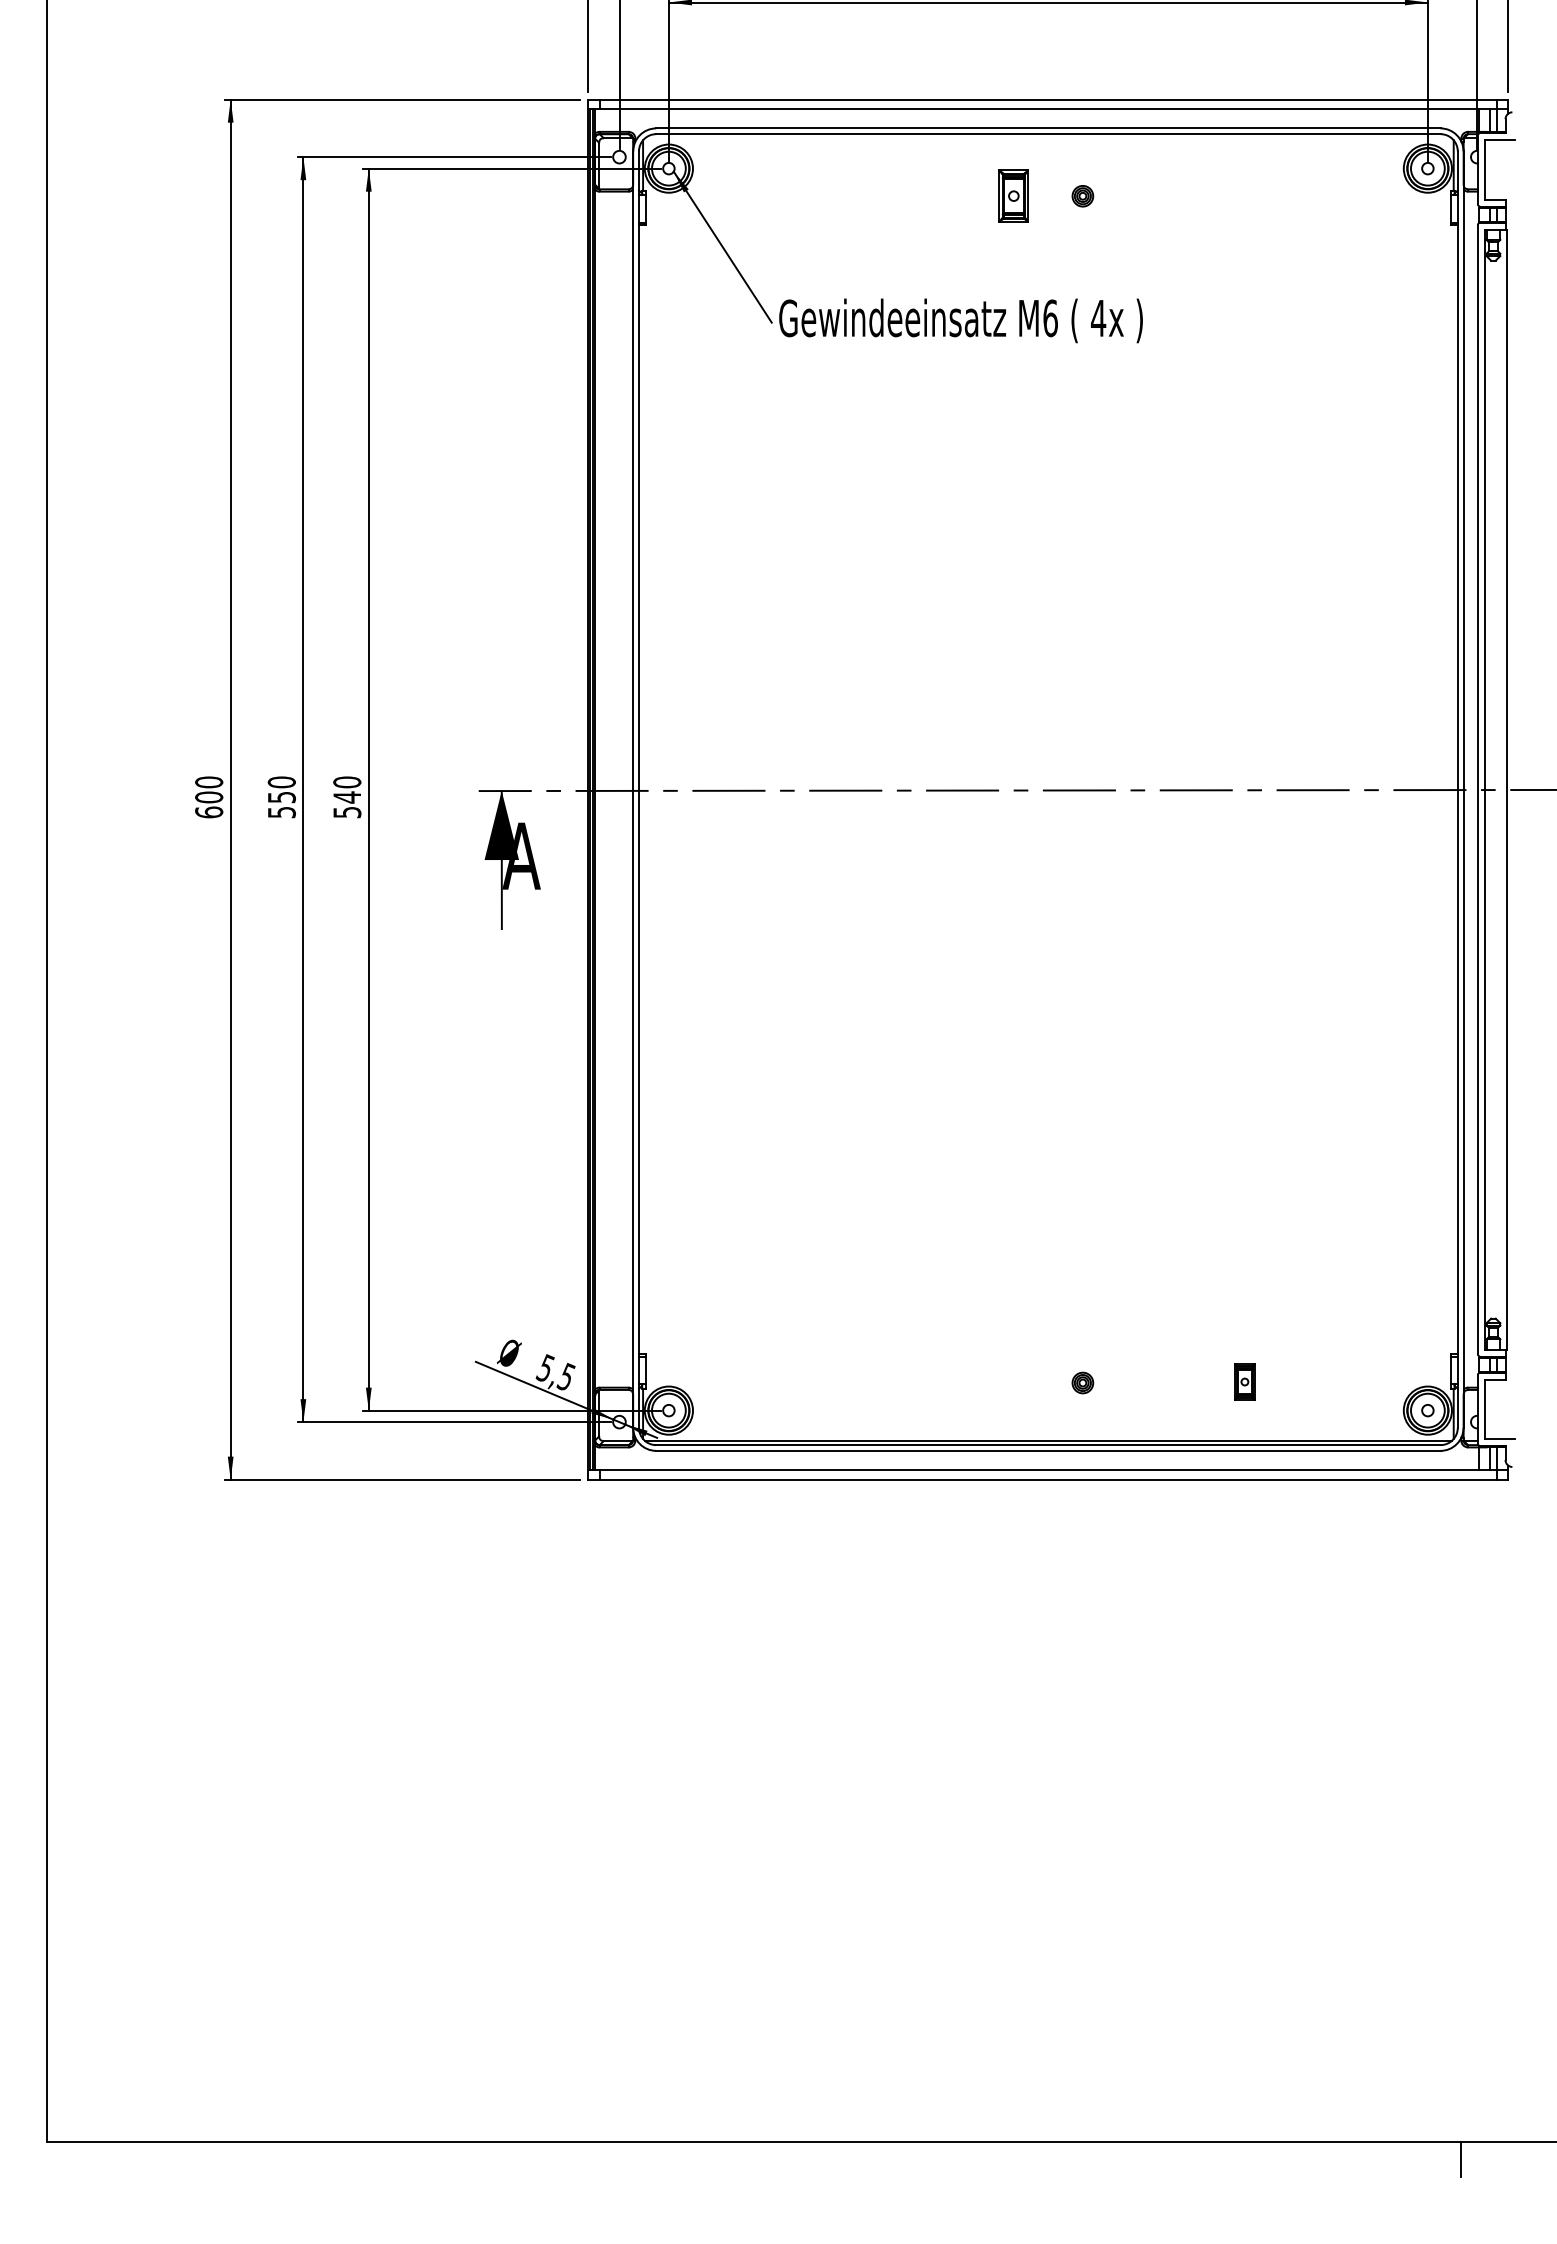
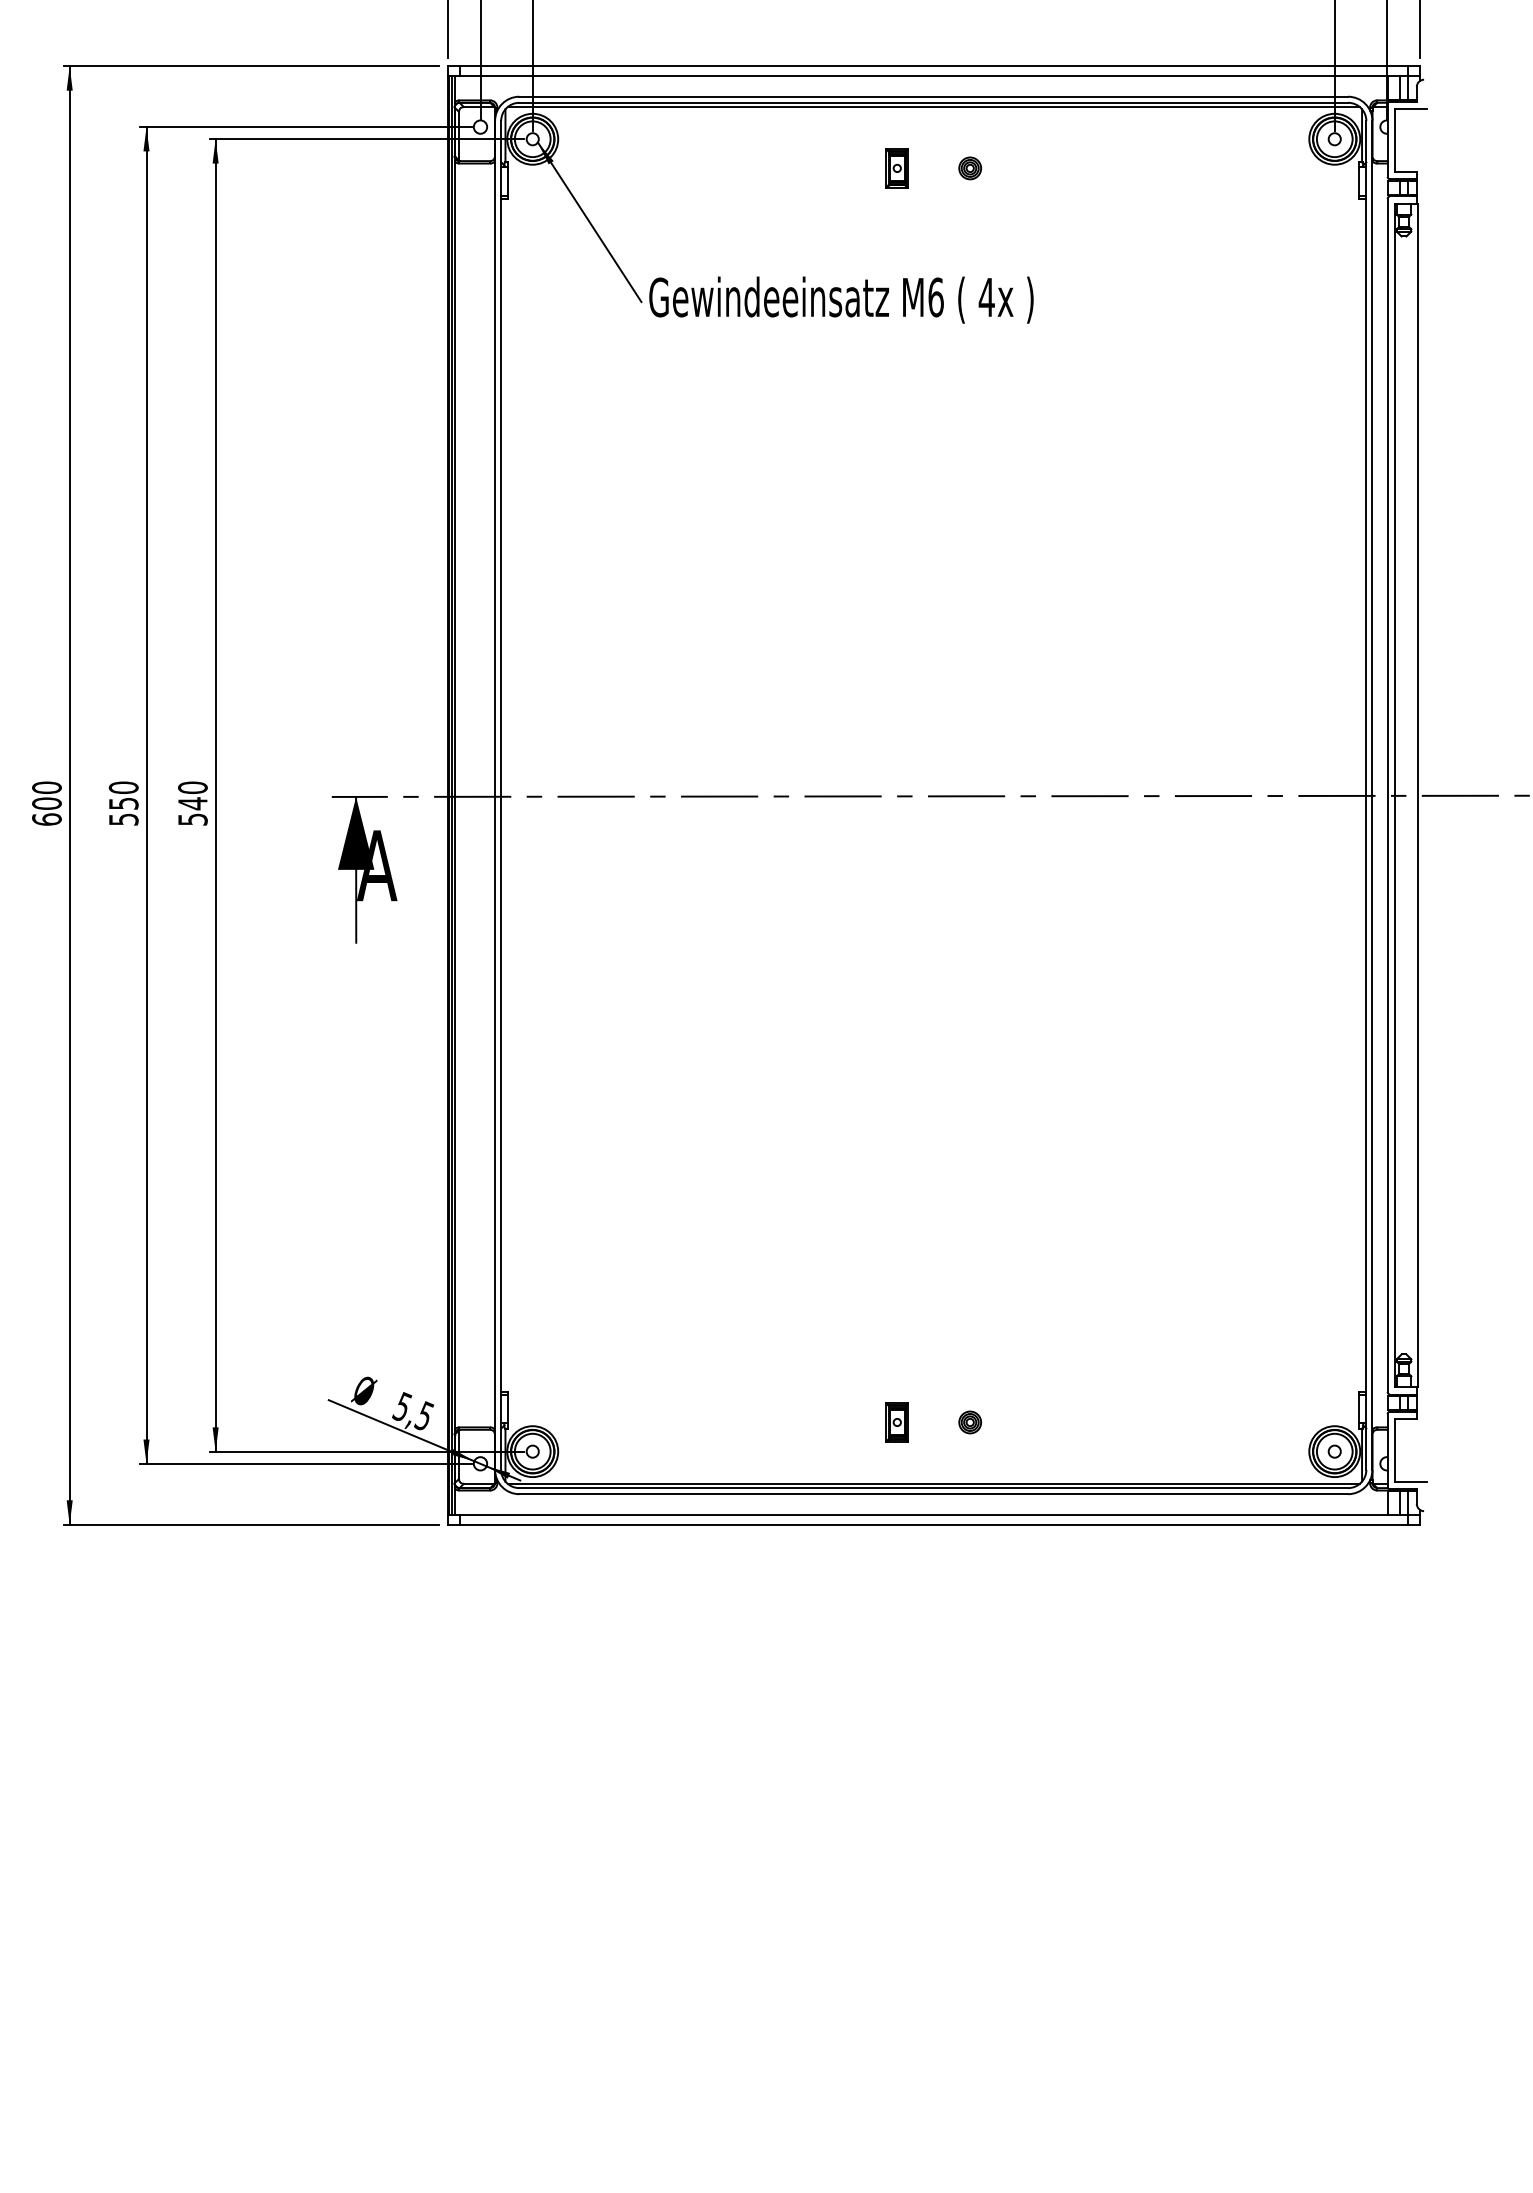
line: (1048, 138) -> (933, 107), added
part: (1013, 196) -> (896, 168), size x0.71
part: (1244, 1381) -> (896, 1421), moved

